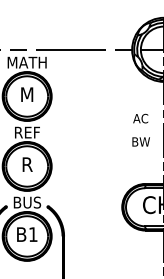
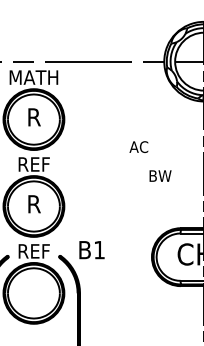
text: (26, 94) -> (33, 117), M -> R
text: (140, 118) -> (138, 146), moved
text: (141, 141) -> (160, 175), moved
text: (27, 202) -> (34, 251), BUS -> REF
text: (26, 234) -> (91, 250), moved

